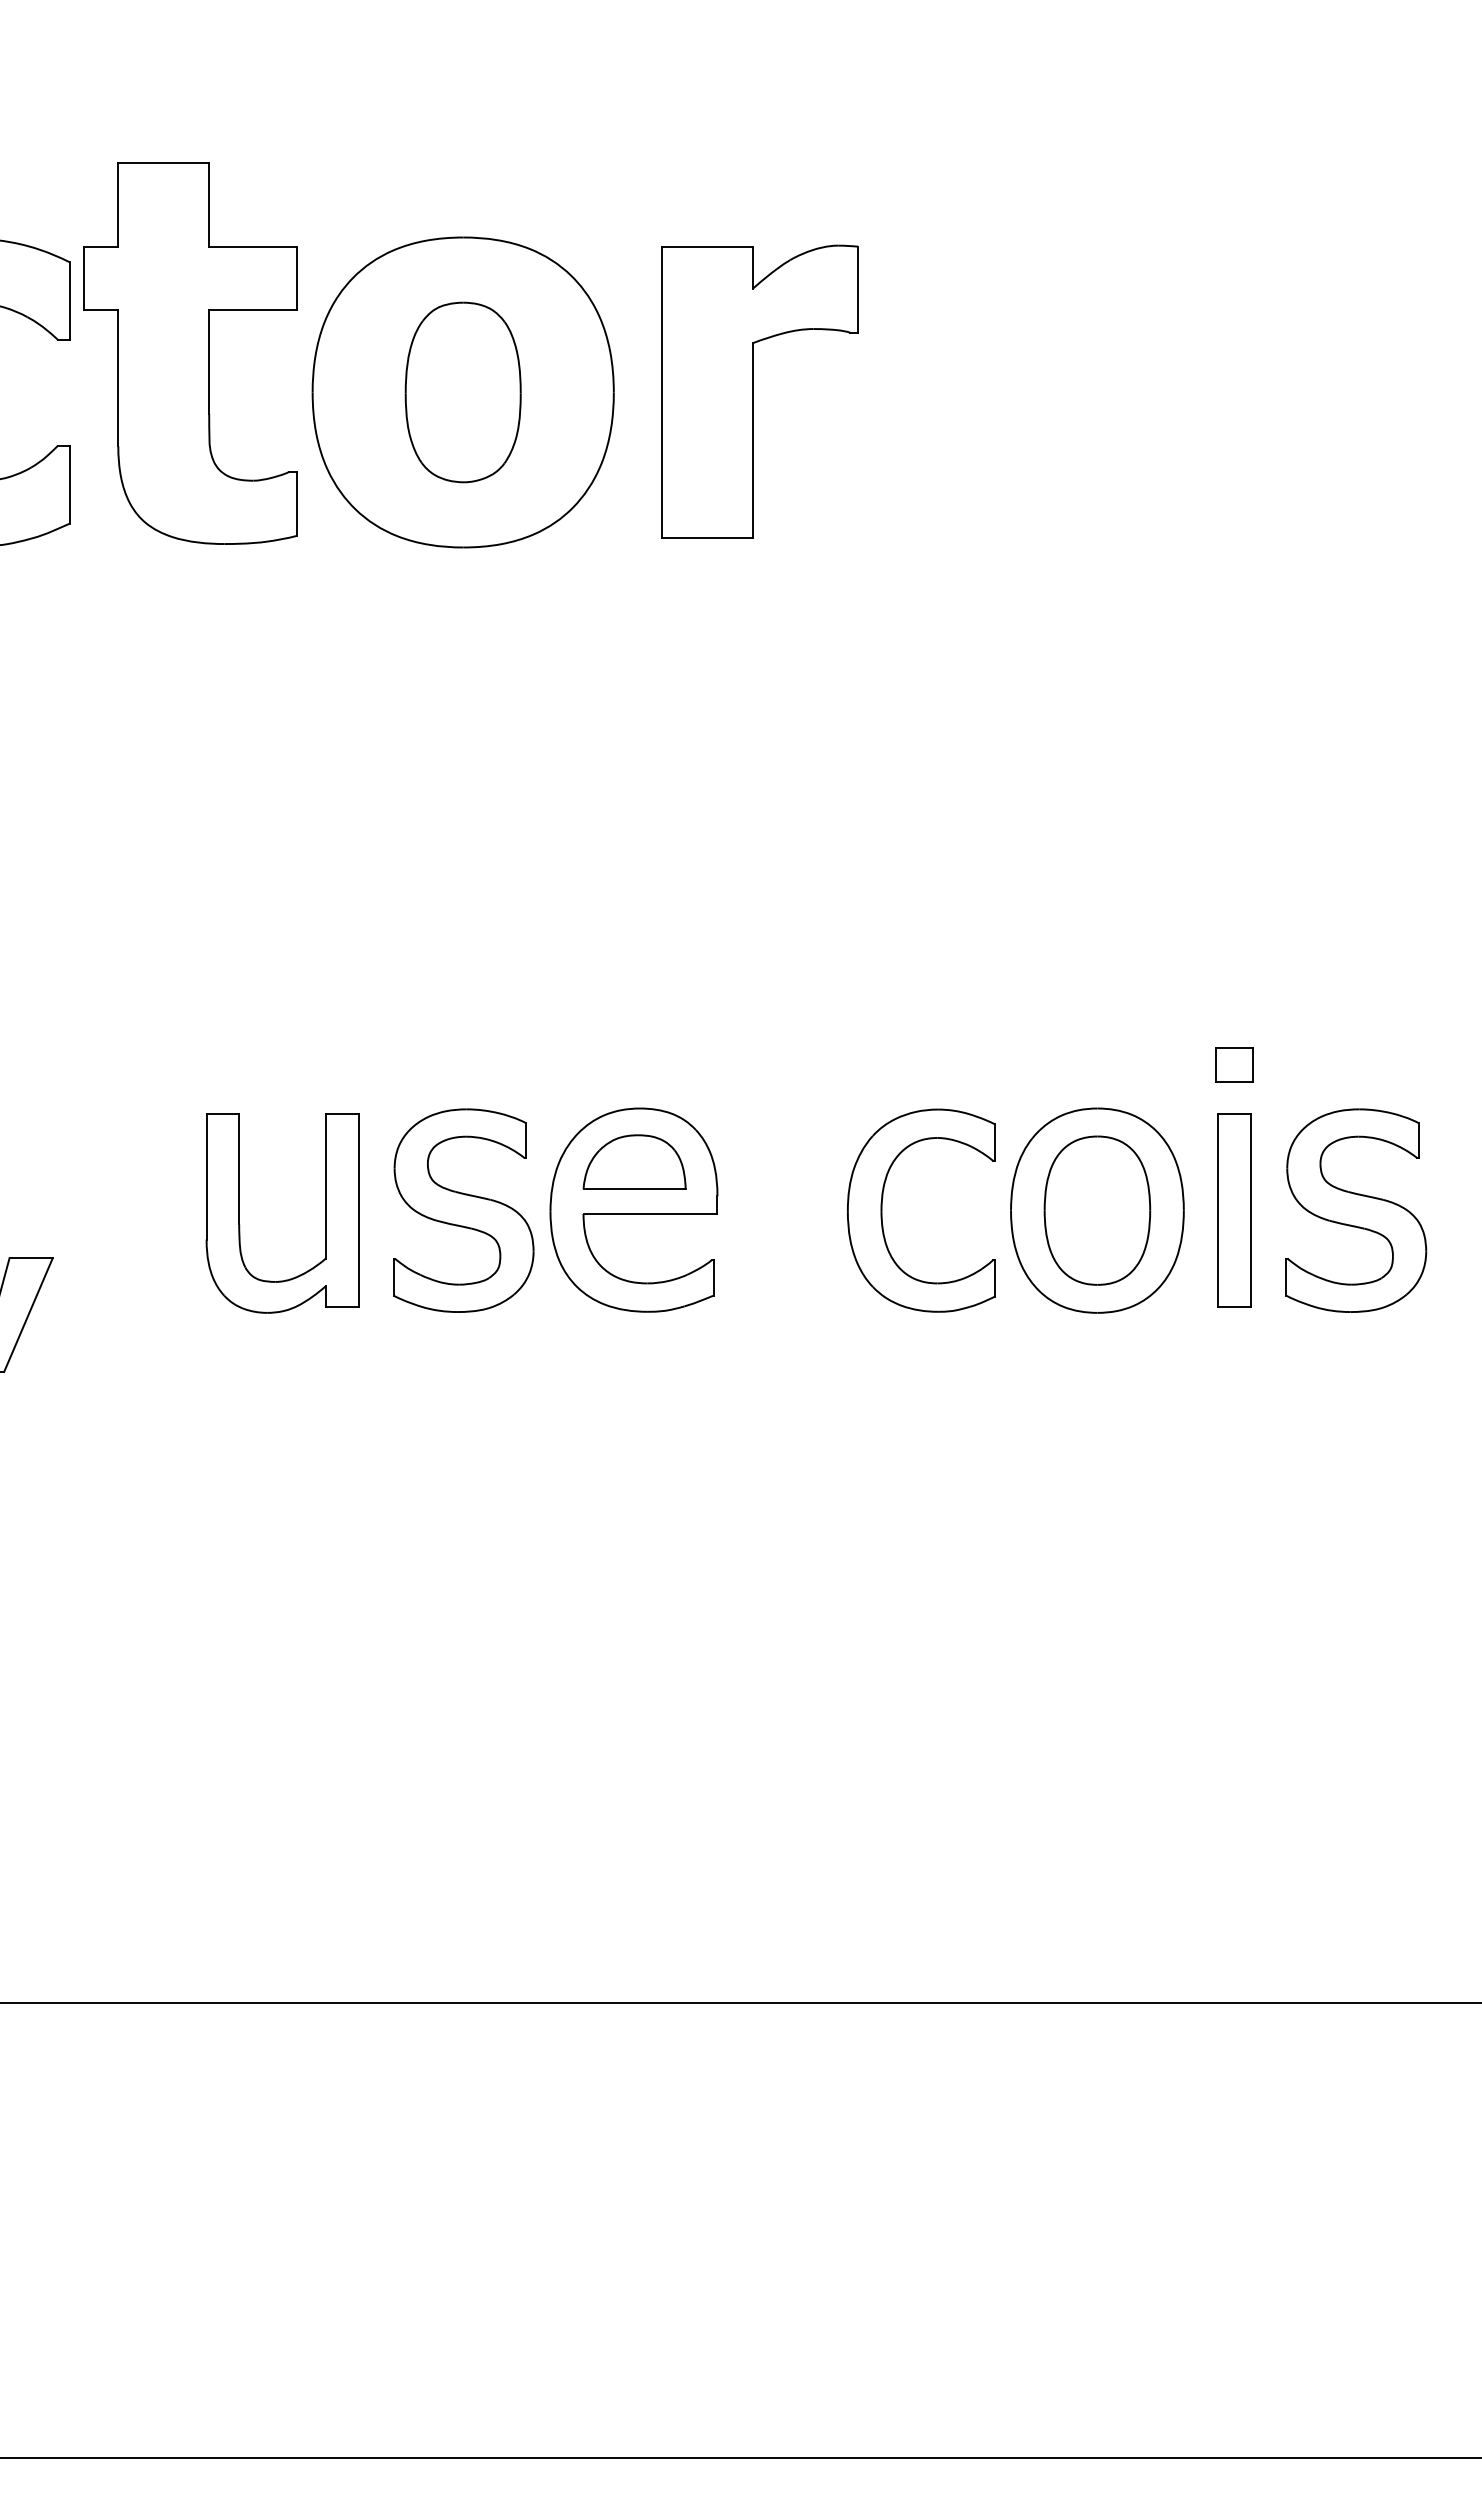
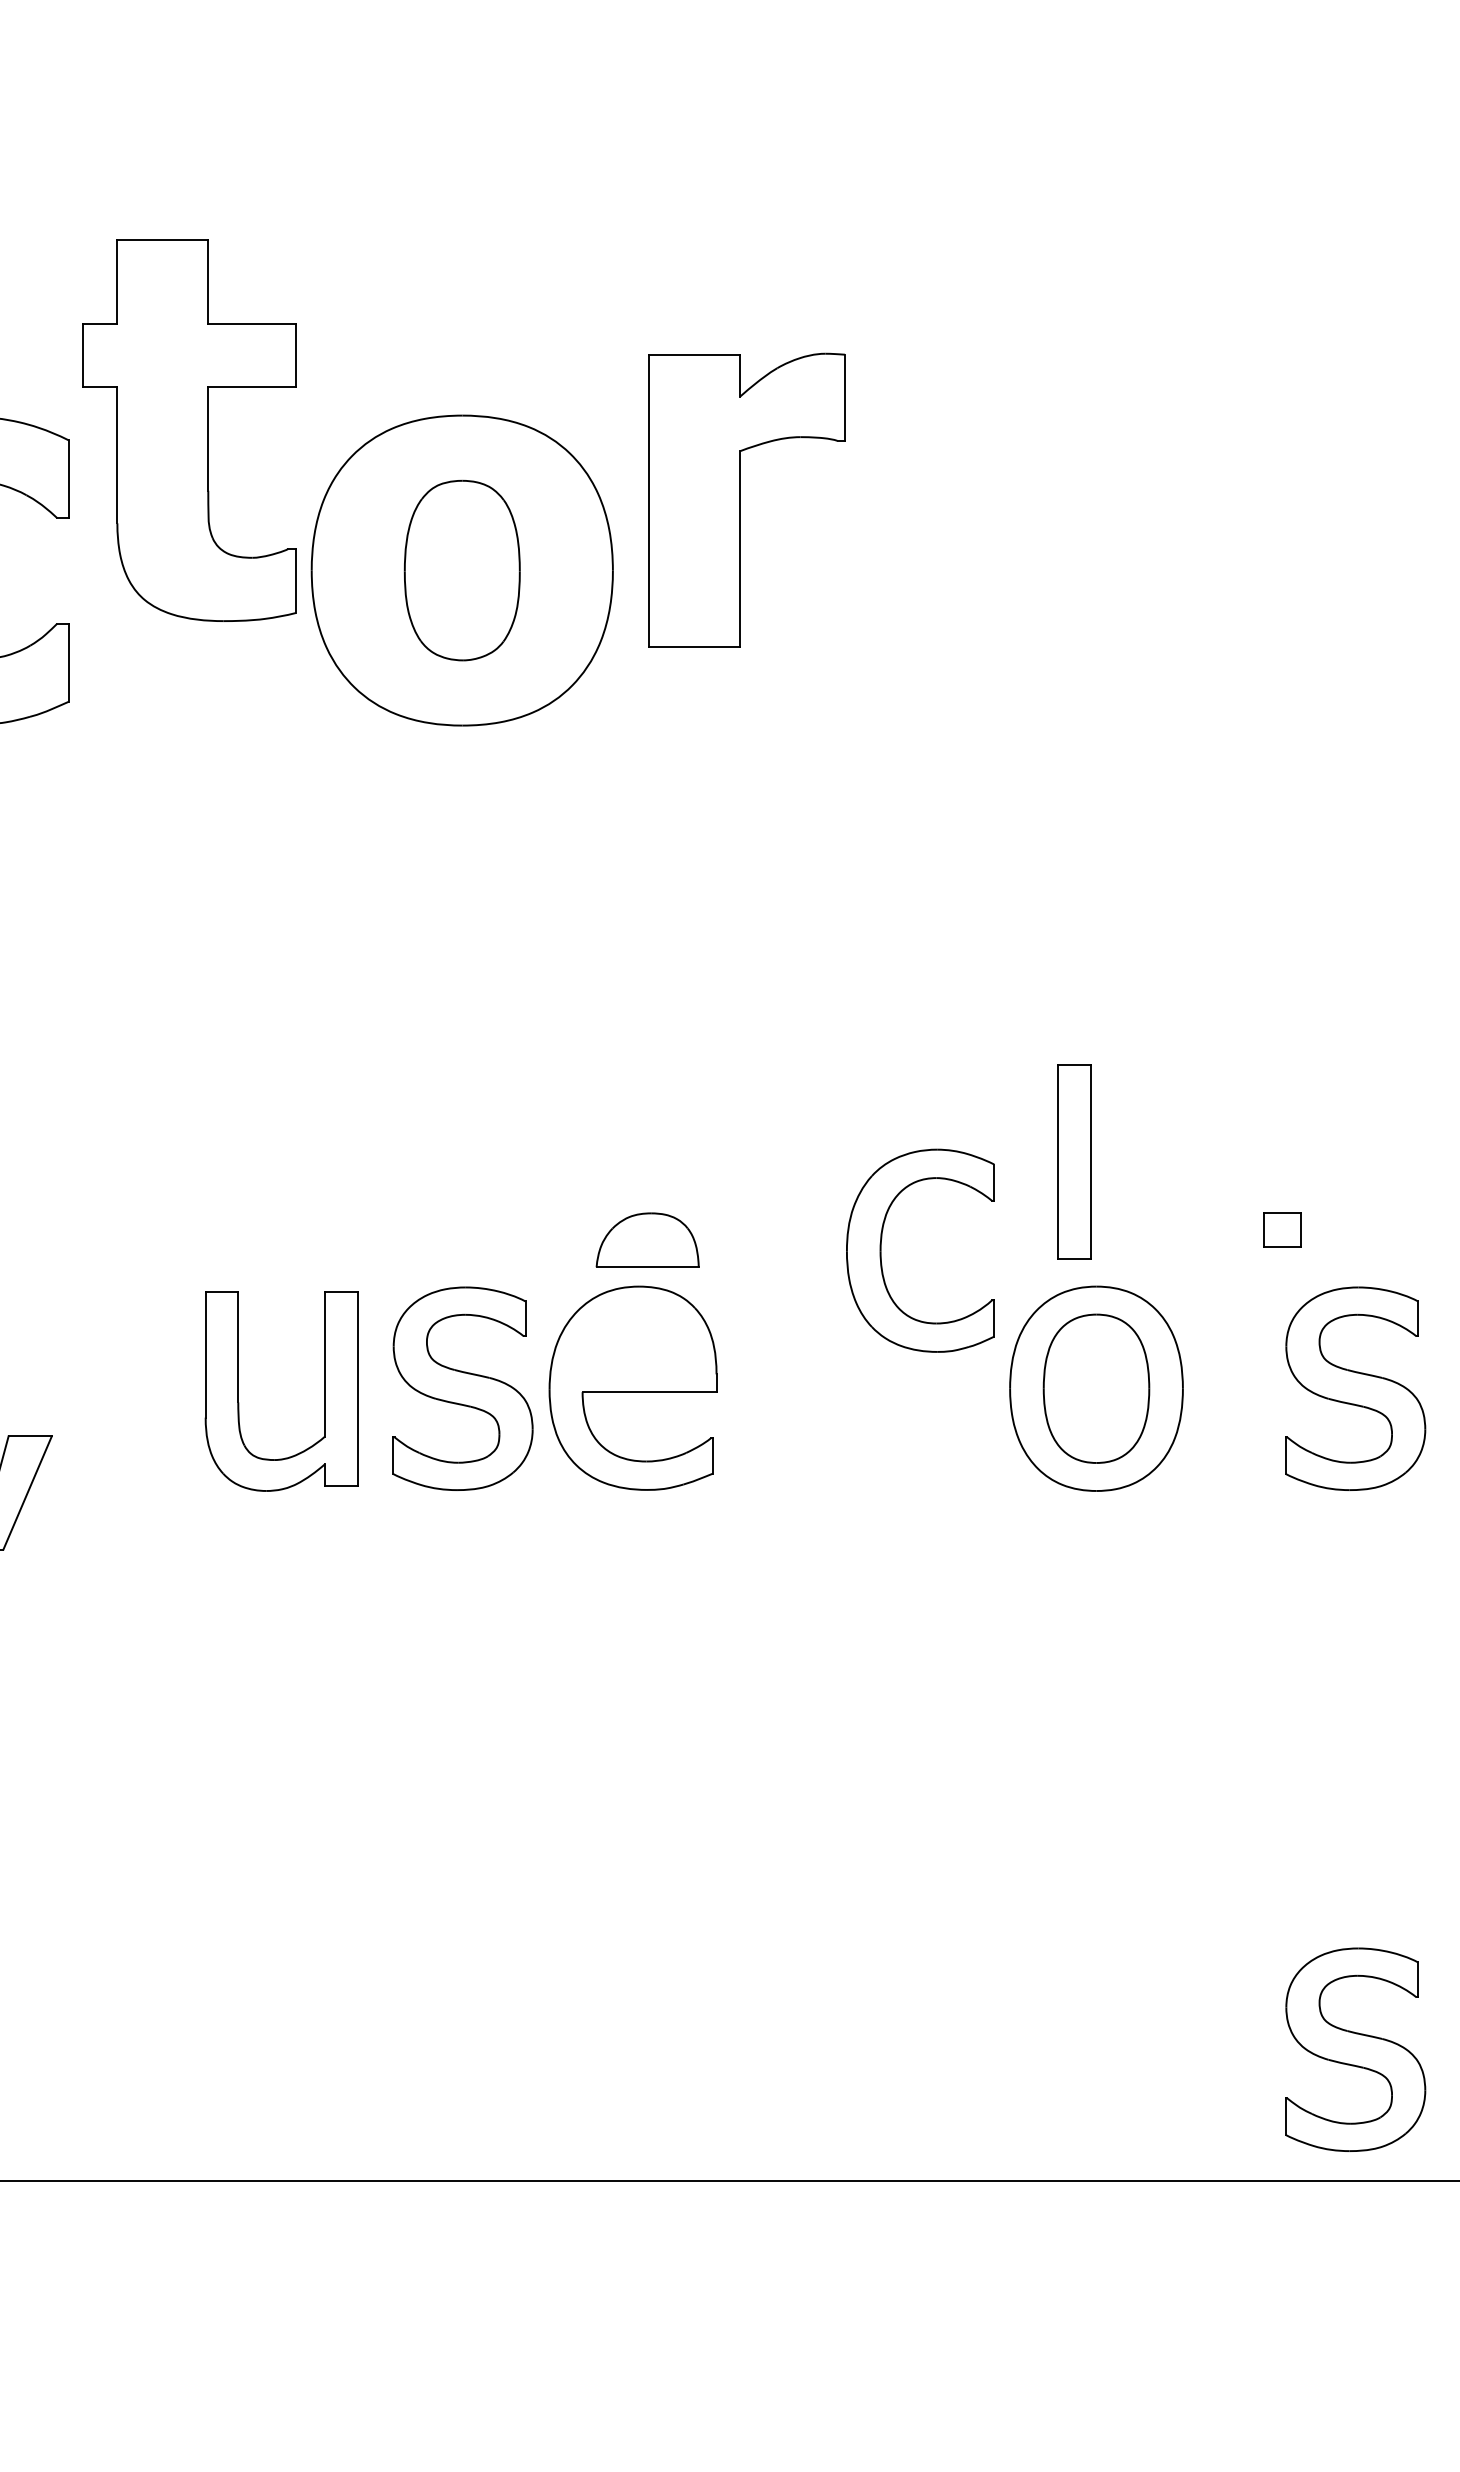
part: (190, 353) -> (189, 430), moved
part: (759, 391) -> (746, 499), moved
part: (1234, 1064) -> (1282, 1229), moved
part: (634, 1161) -> (647, 1239), moved
part: (882, 1210) -> (881, 1250), moved
part: (1234, 1210) -> (1074, 1161), moved
part: (1356, 1871) -> (1355, 2049), added

